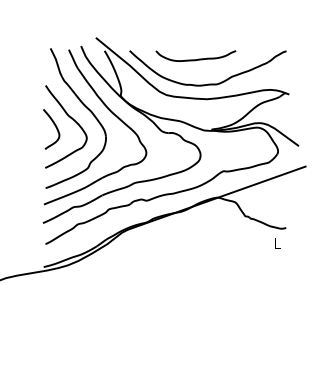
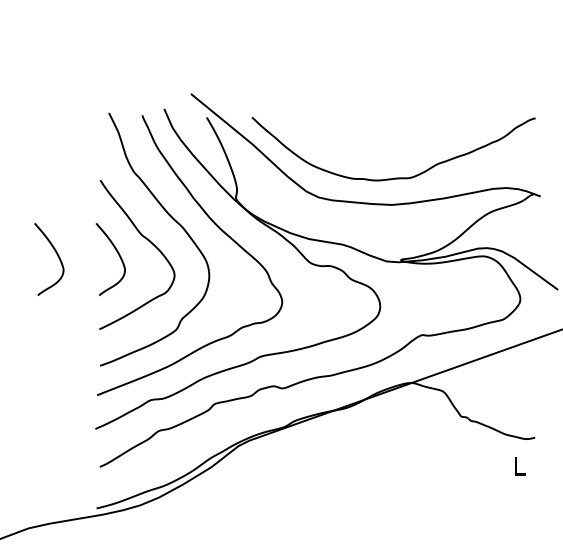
curve: (195, 59) -> (371, 133), removed
curve: (21, 127) -> (56, 256), added

